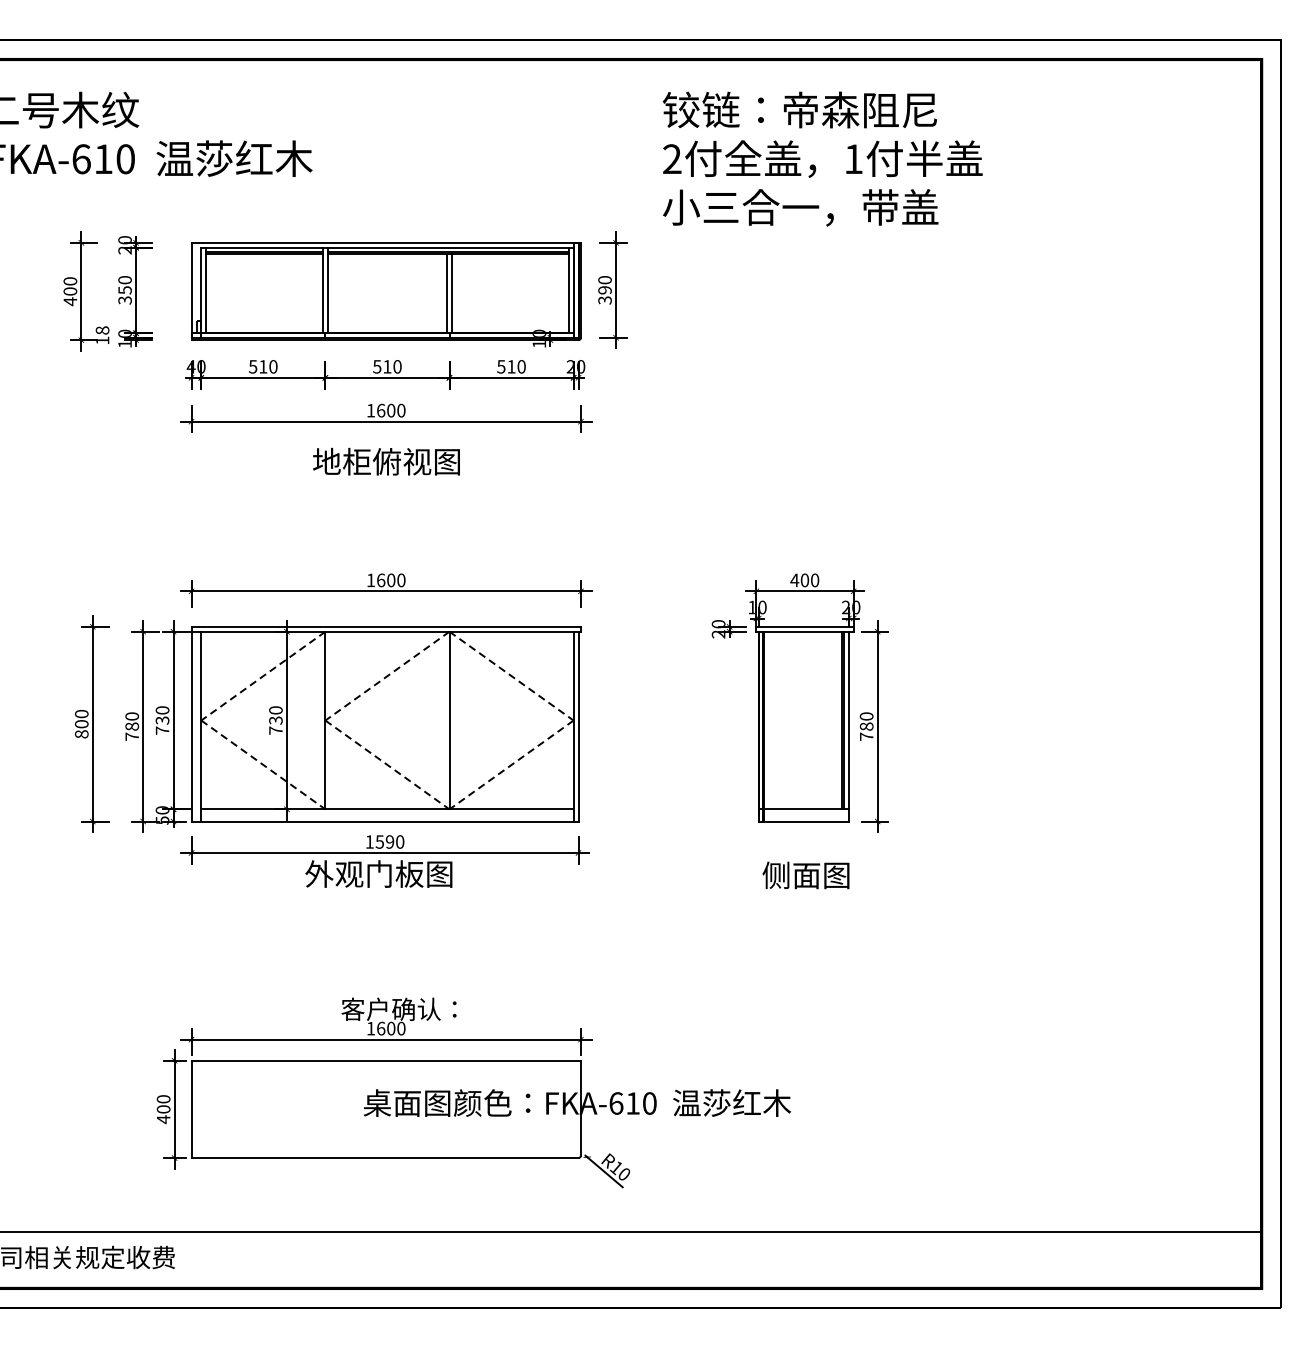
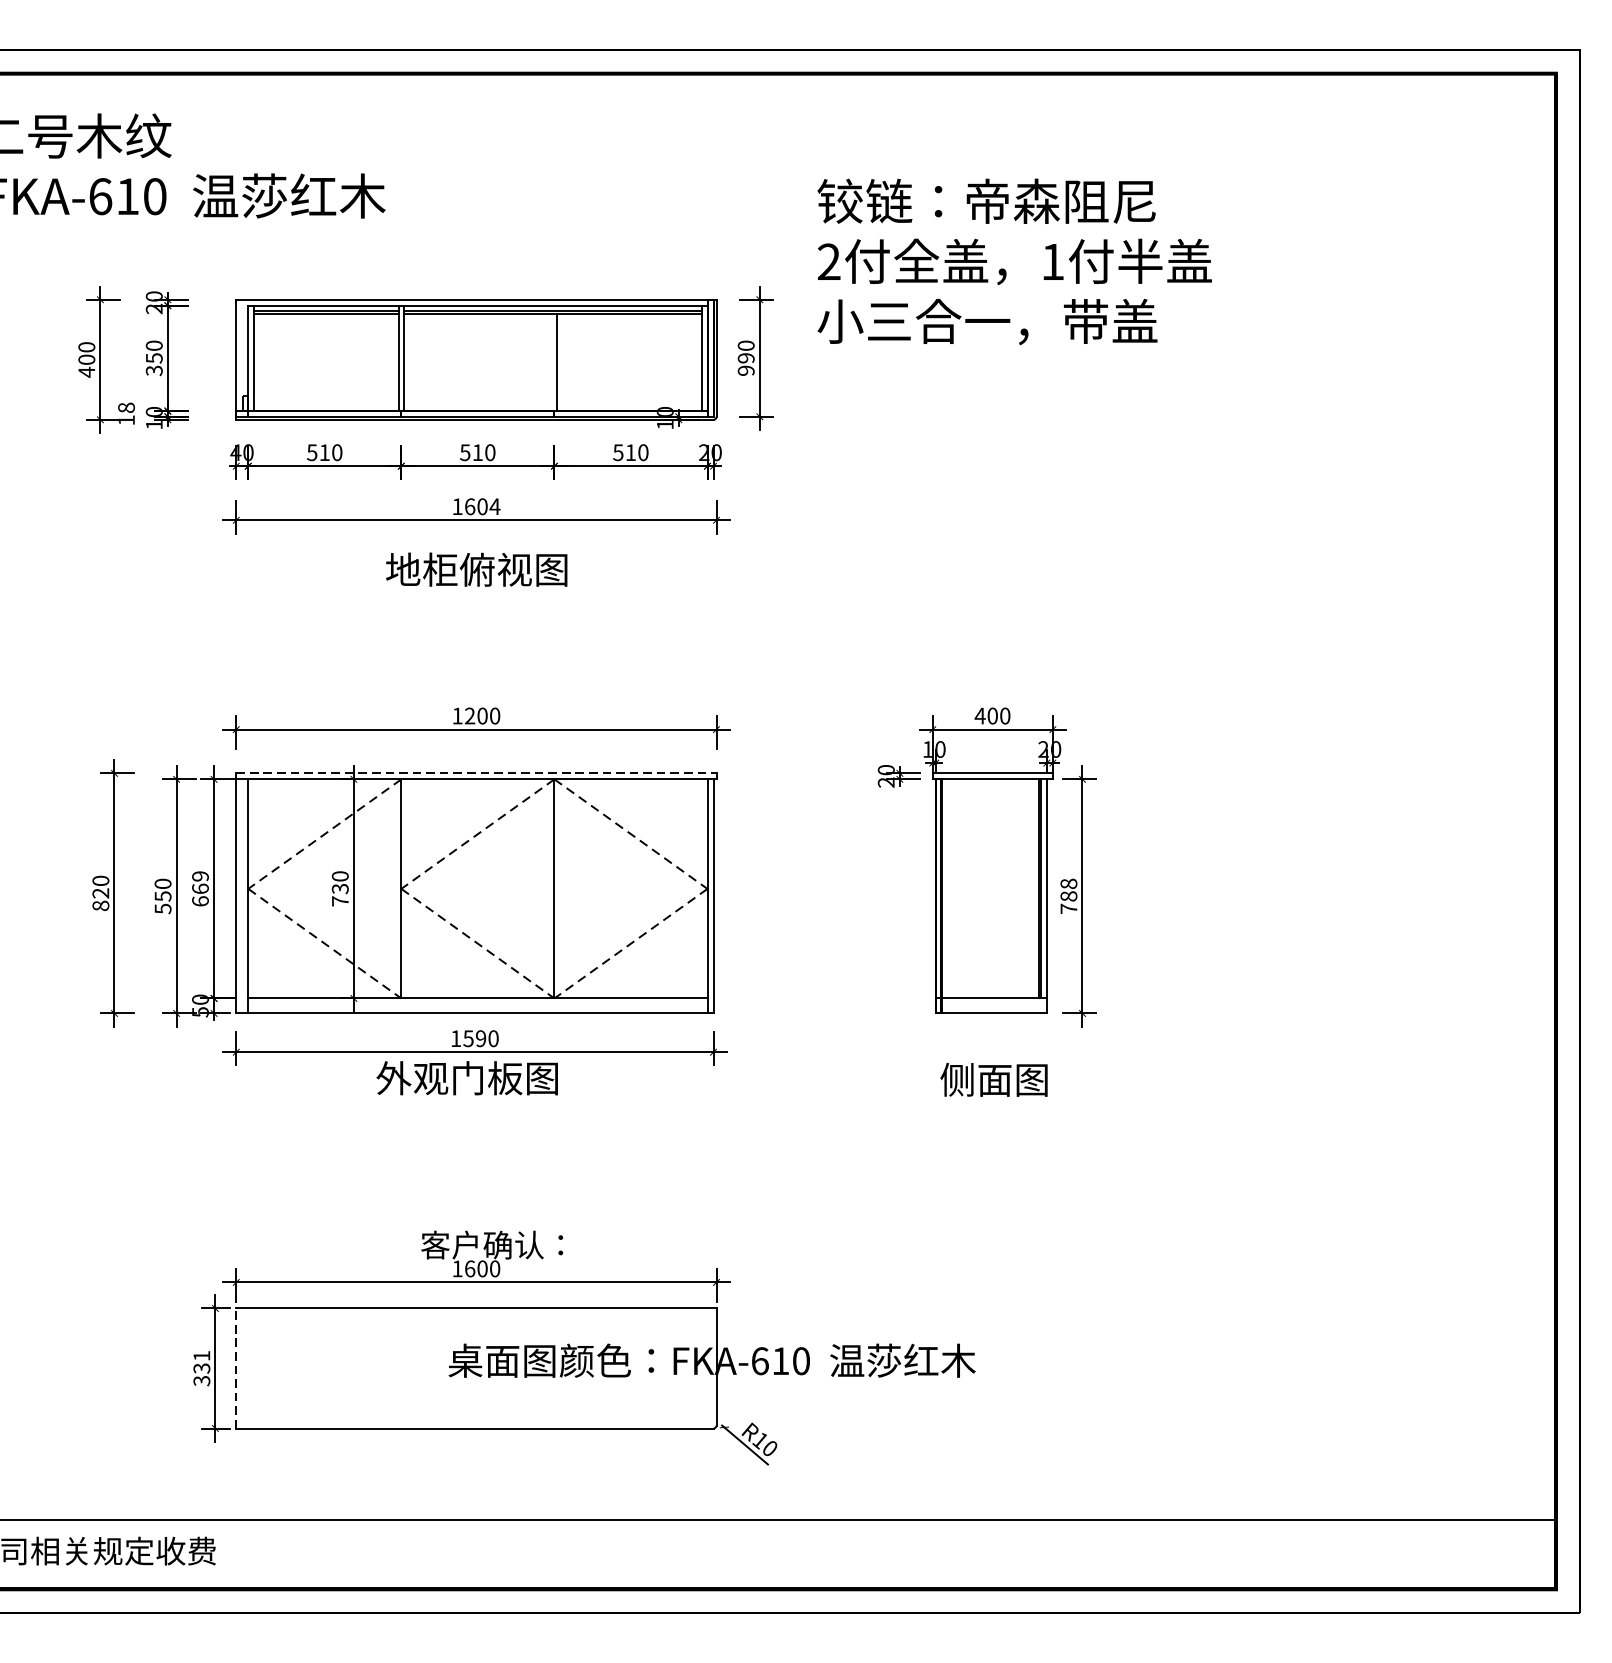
text: (822, 158) -> (1014, 261), moved
line: (447, 293) -> (551, 362), removed
text: (604, 300) -> (745, 370), 390 -> 990
text: (400, 410) -> (493, 506), 1600 -> 1604
text: (381, 580) -> (470, 716), 1600 -> 1200
line: (386, 626) -> (476, 772), solid -> dashed
text: (866, 716) -> (1068, 883), 780 -> 788
text: (162, 720) -> (200, 888), 730 -> 669
text: (81, 724) -> (100, 893), 800 -> 820
text: (132, 731) -> (163, 902), 780 -> 550
text: (163, 1109) -> (201, 1368), 400 -> 331
line: (191, 1109) -> (236, 1368), solid -> dashed

